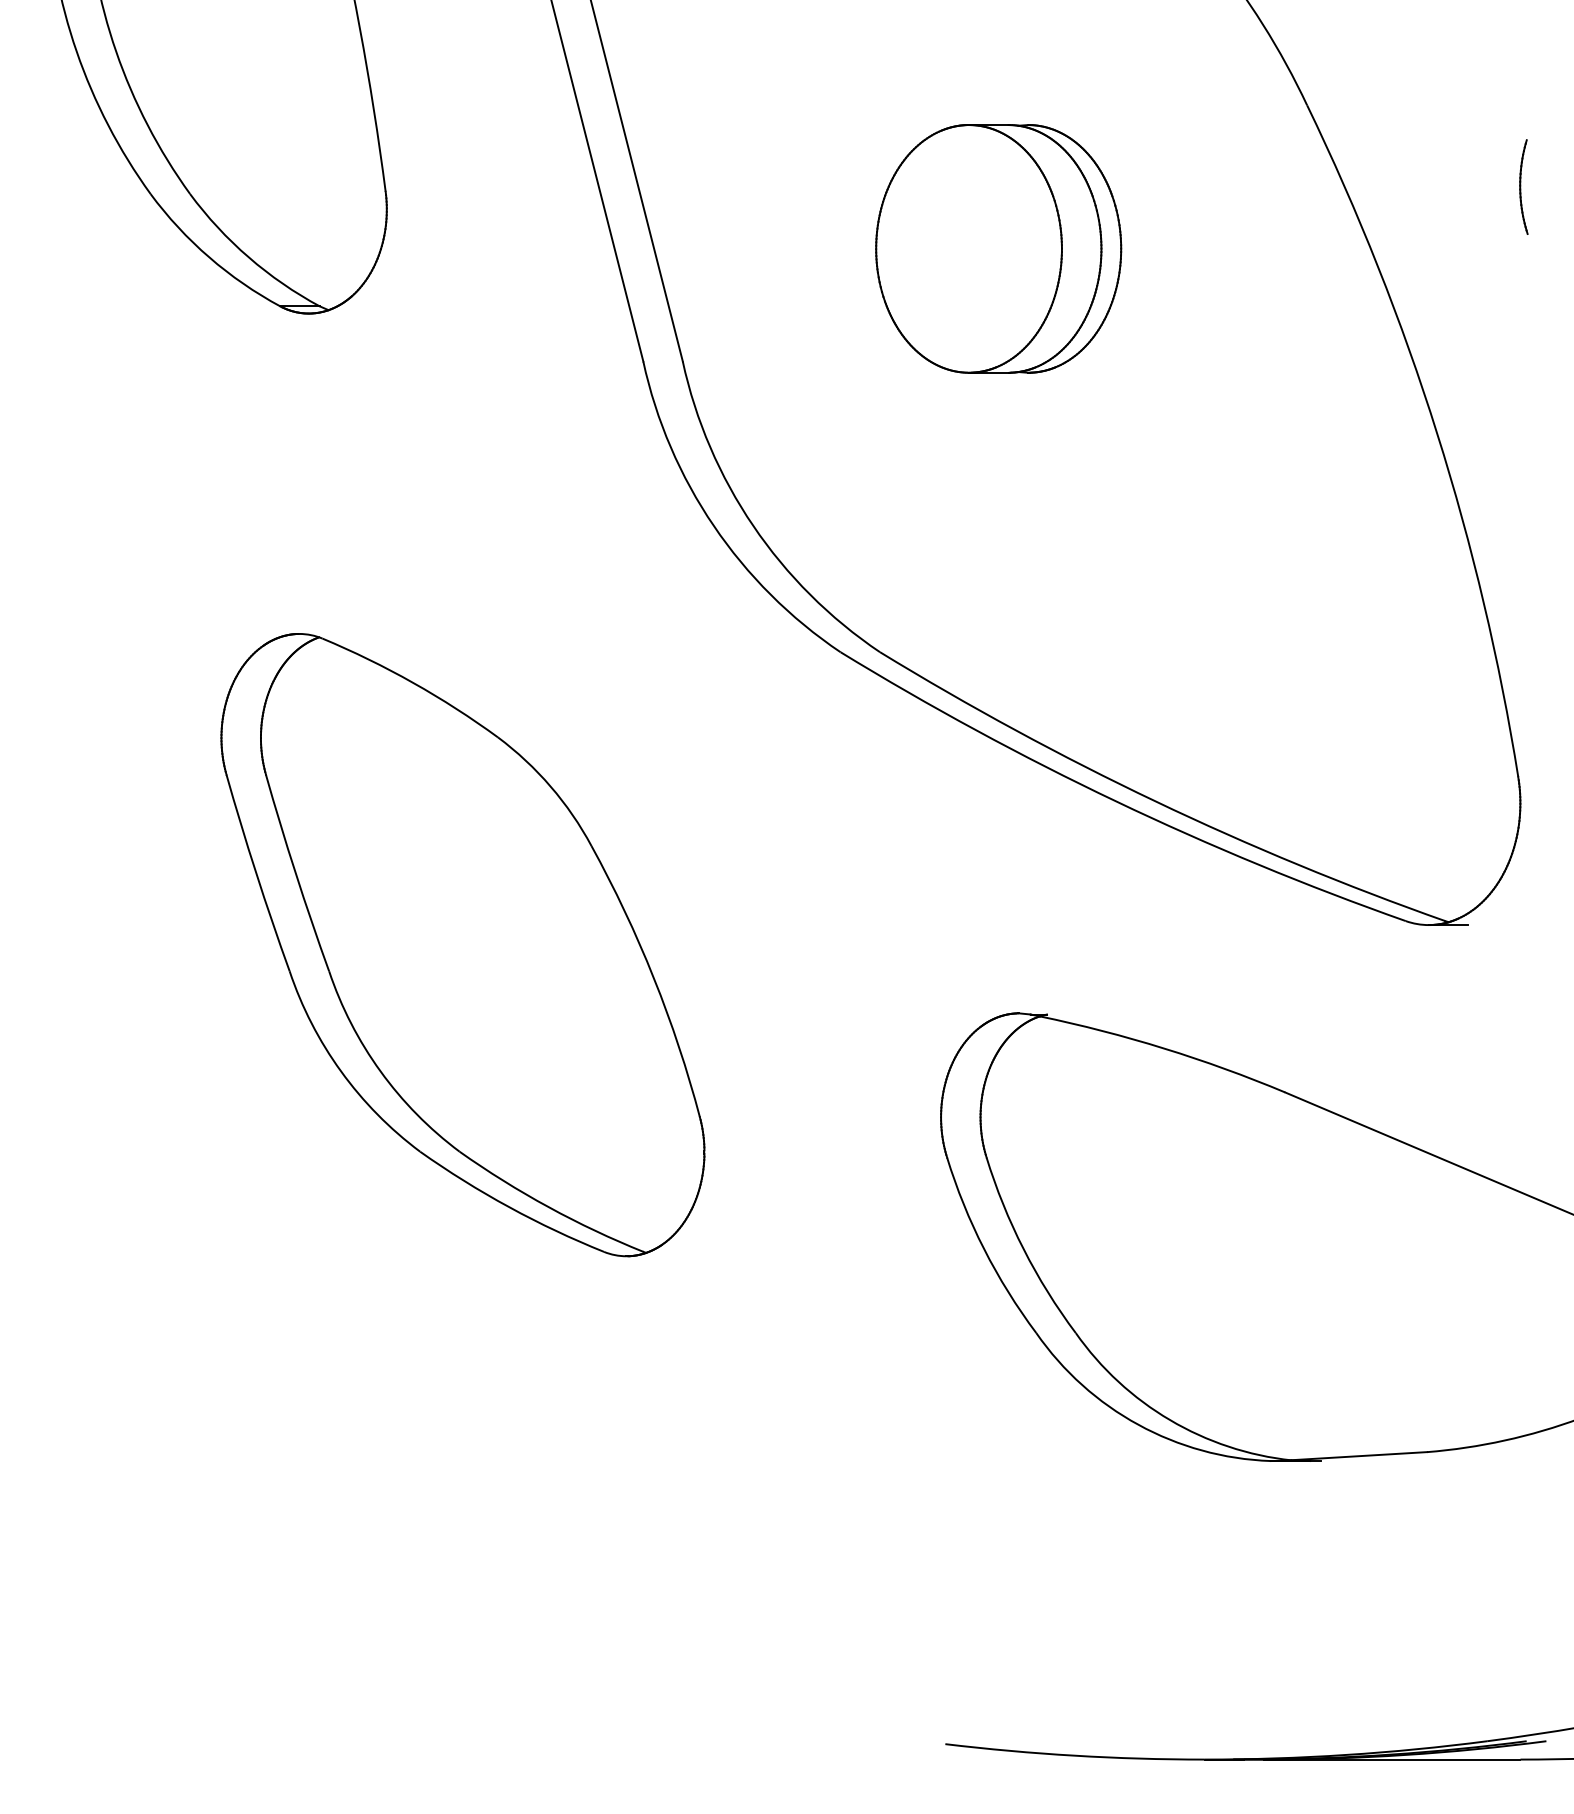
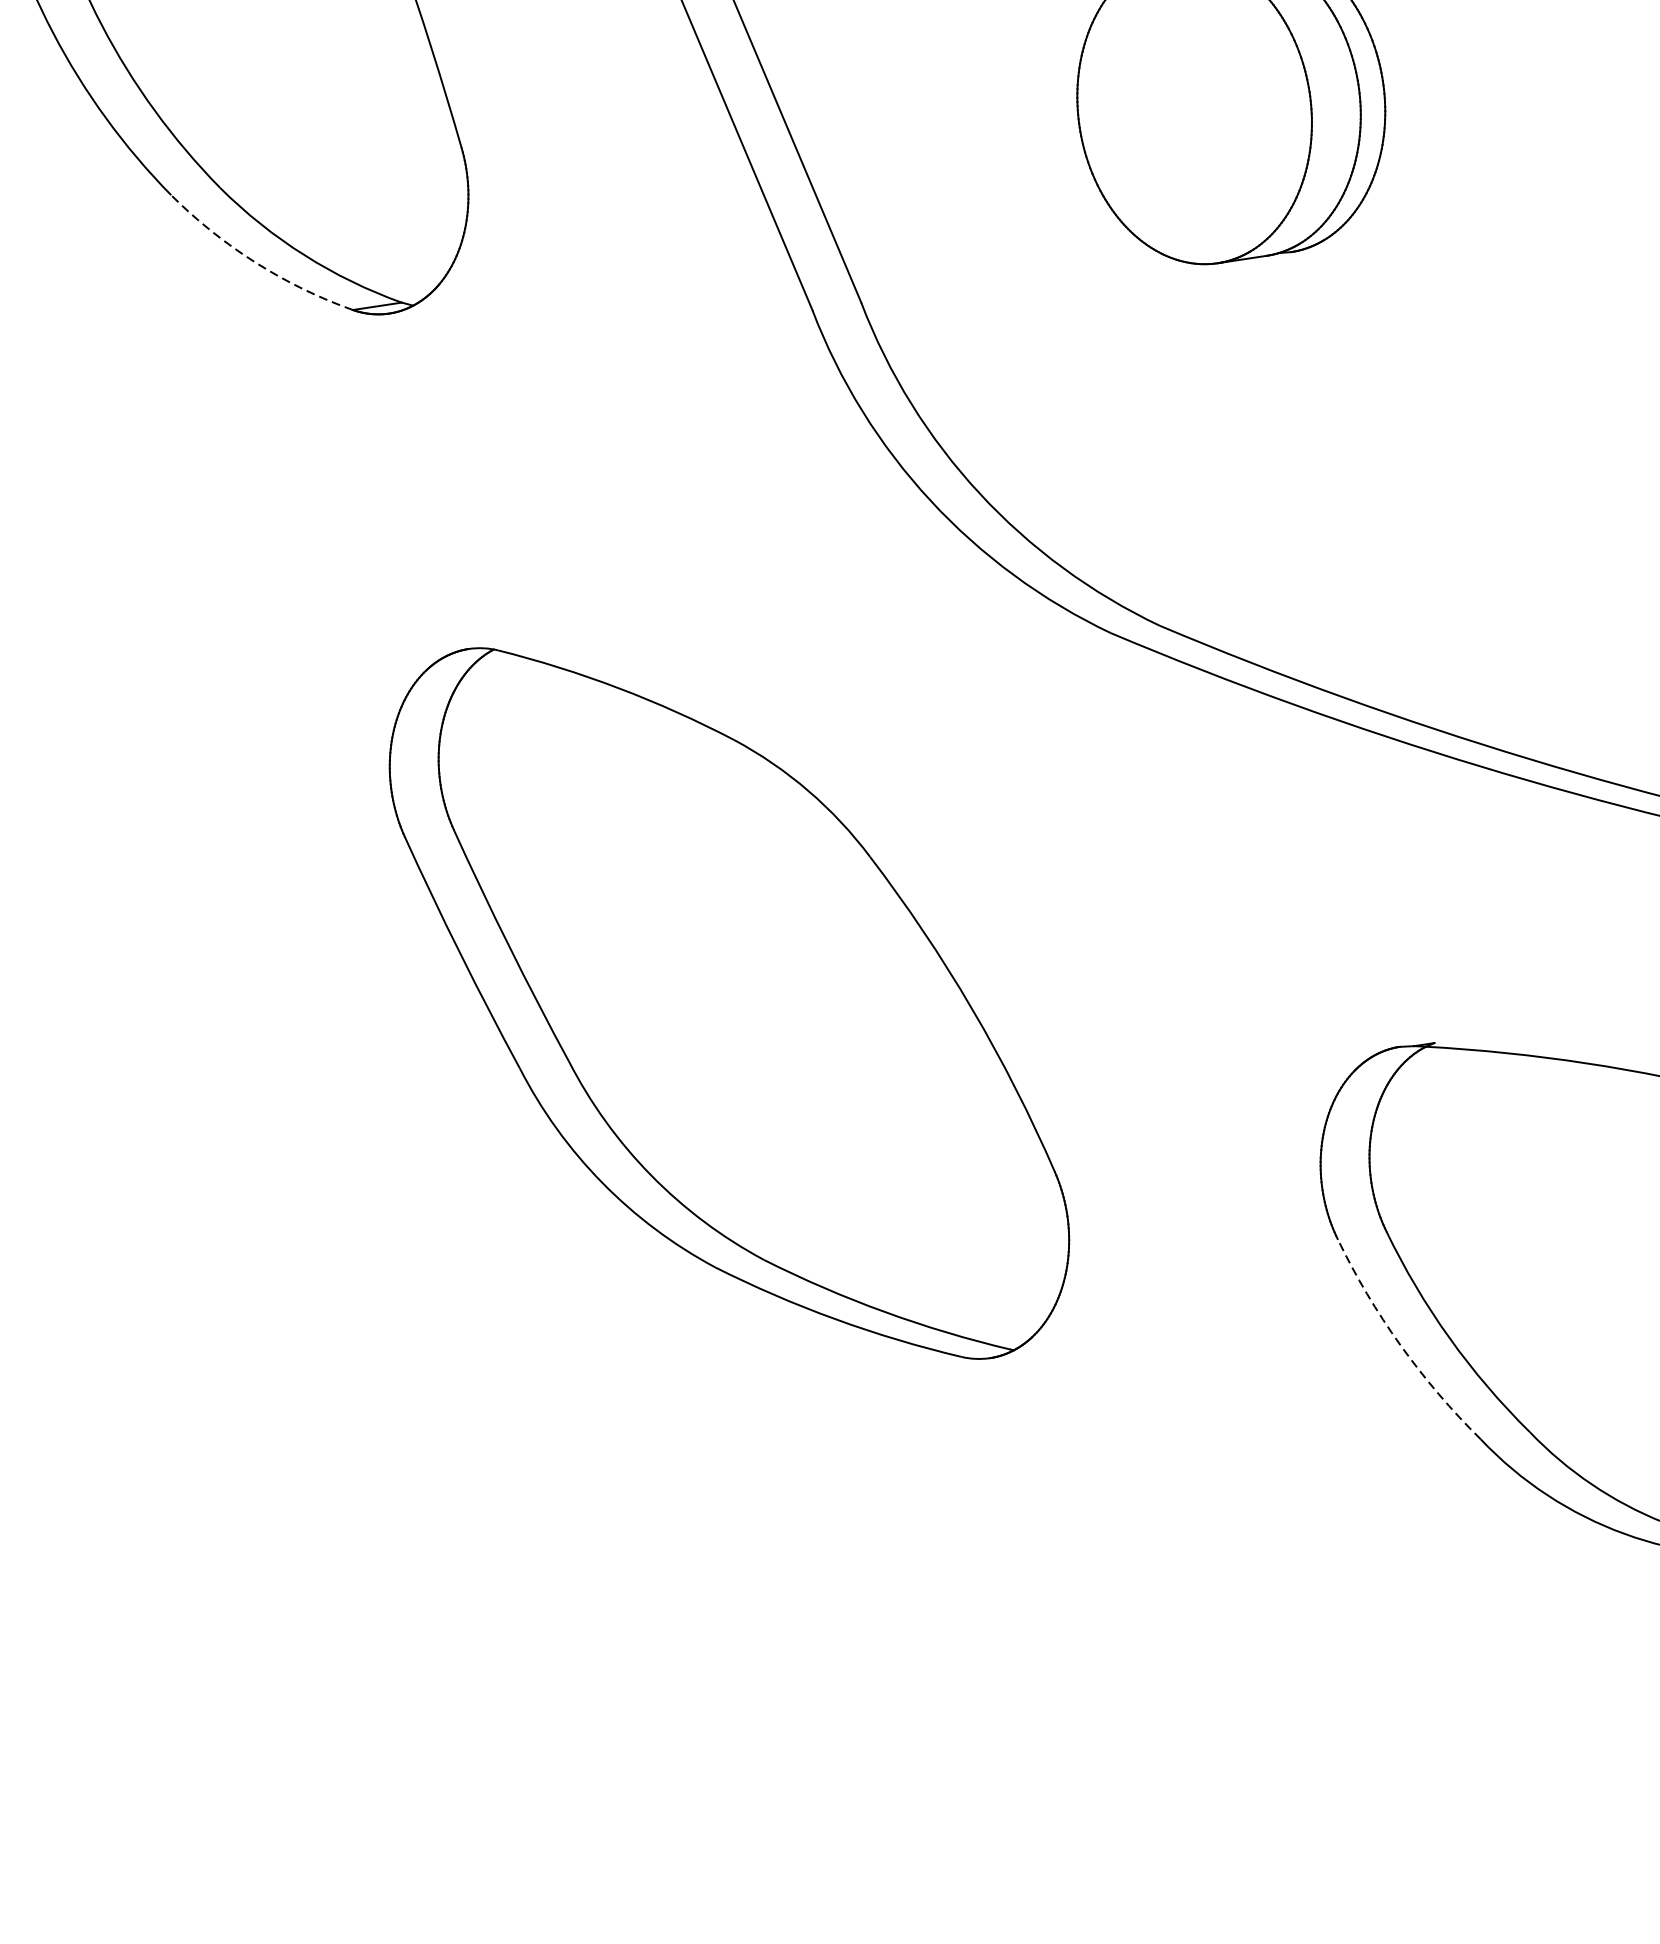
arc: (209, 257) -> (255, 262), solid -> dashed
part: (462, 945) -> (728, 1004), moved
arc: (984, 1249) -> (1401, 1345), solid -> dashed

